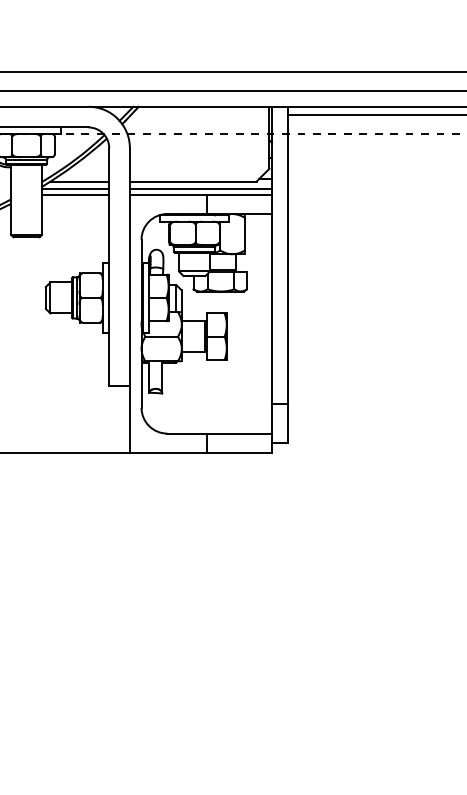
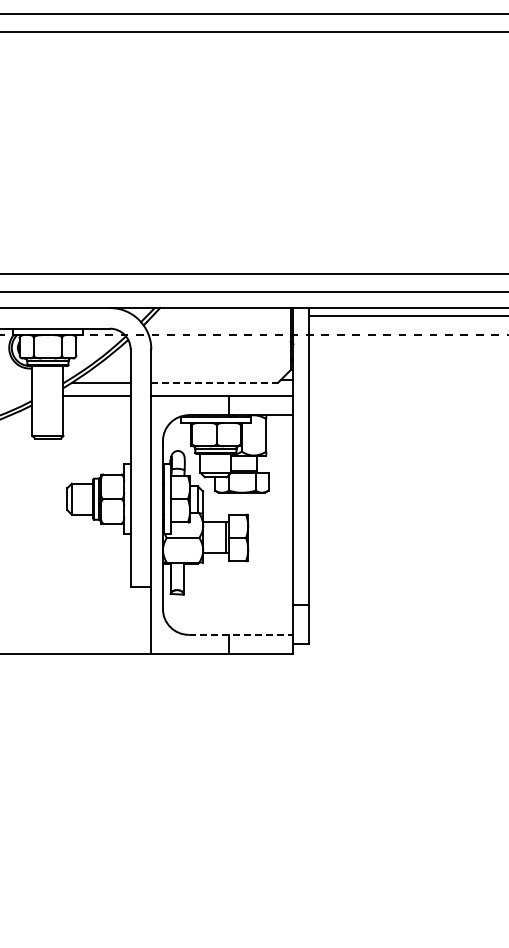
line: (194, 181) -> (215, 382), solid -> dashed
line: (75, 189) -> (96, 390), removed
line: (201, 189) -> (222, 390), removed
line: (220, 433) -> (241, 634), solid -> dashed

